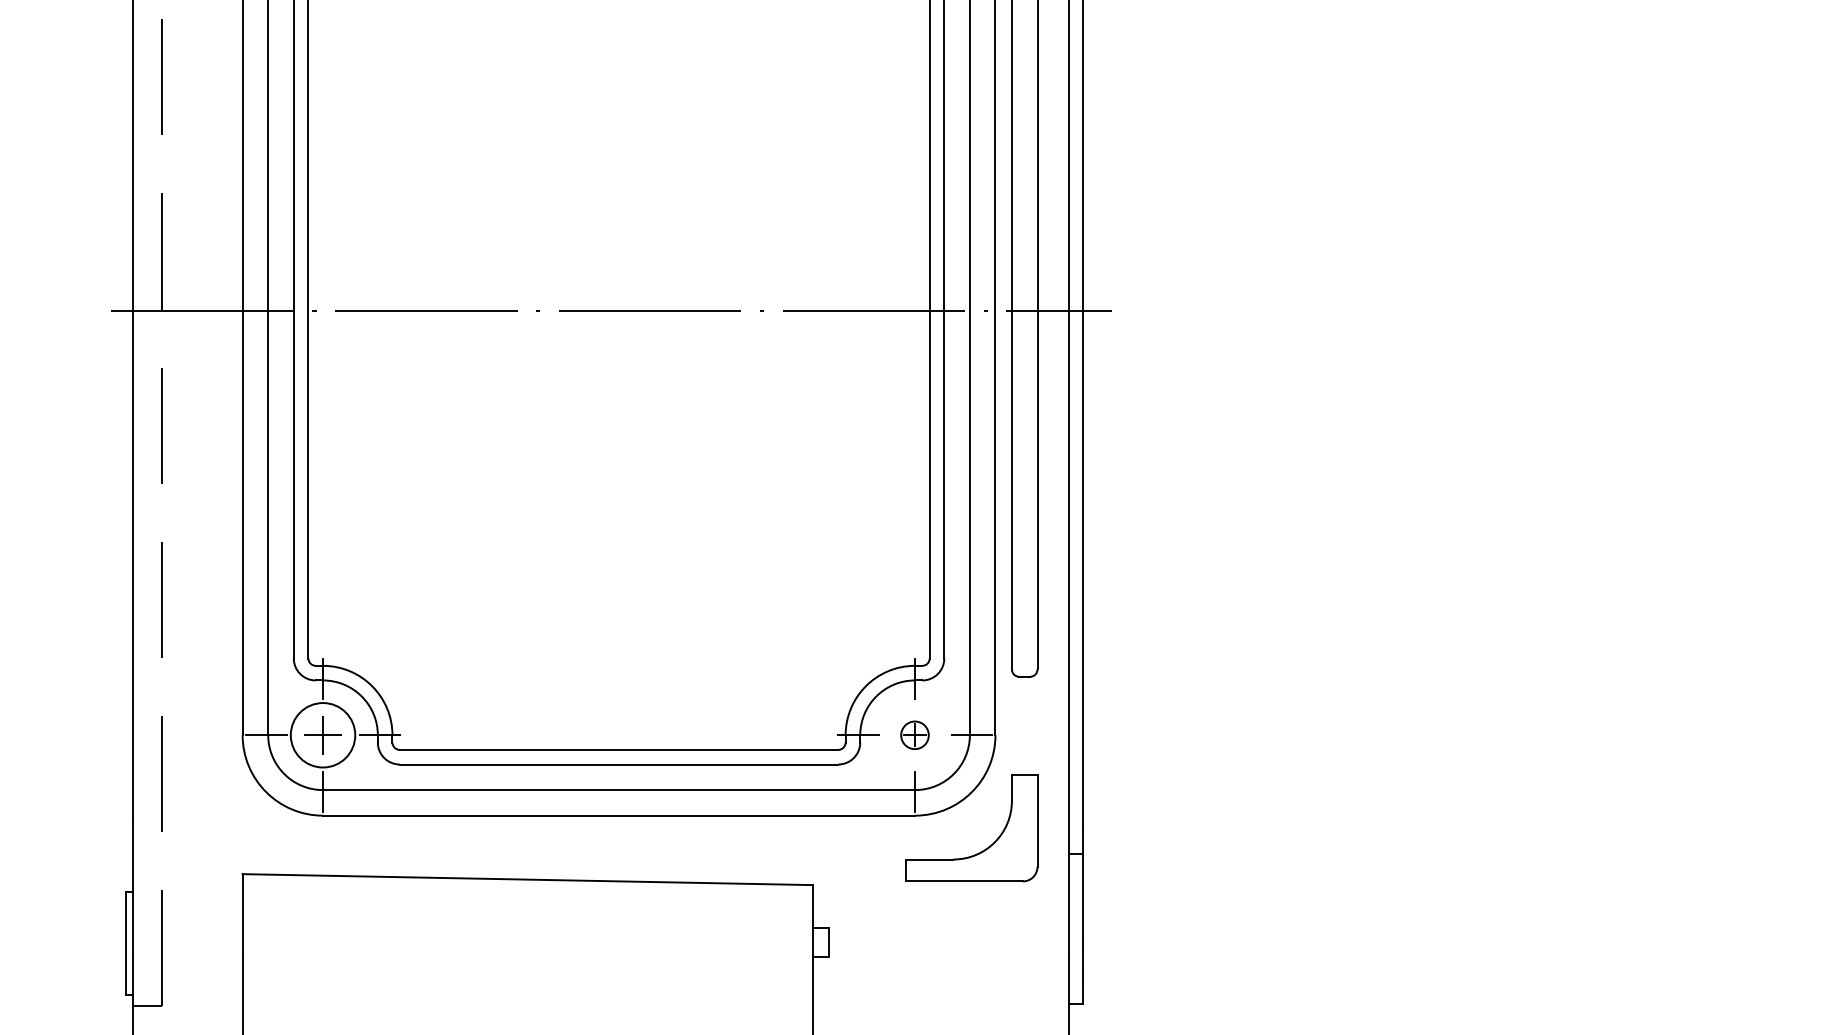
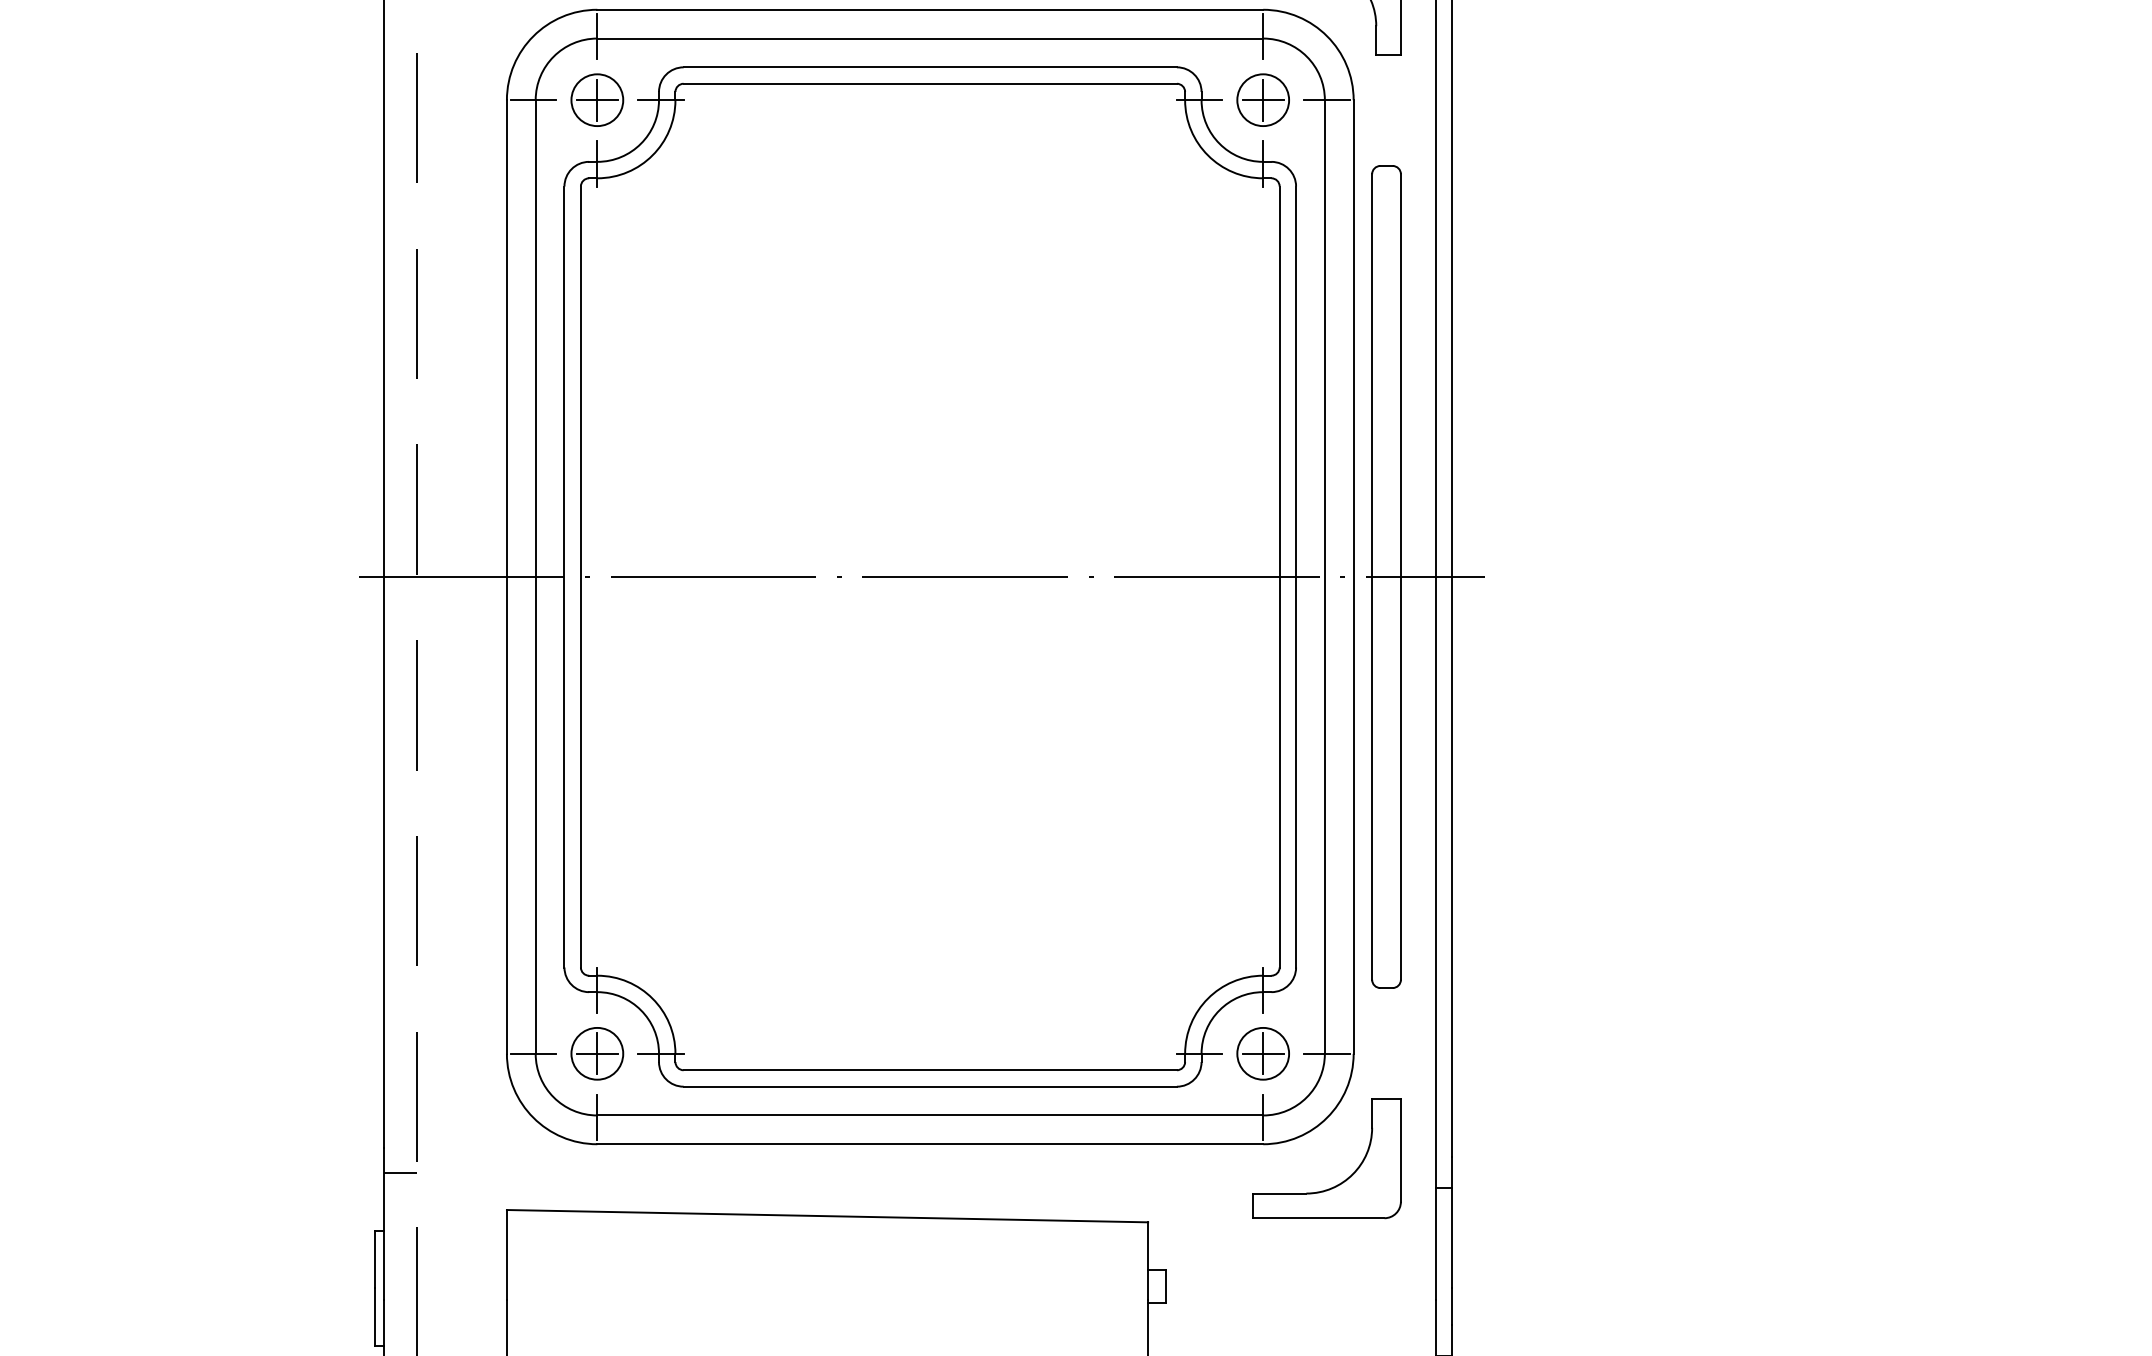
circle: (323, 734) -> (597, 1053), size x0.71
part: (914, 734) -> (1262, 1053), size x1.67
line: (147, 841) -> (399, 1173), added

